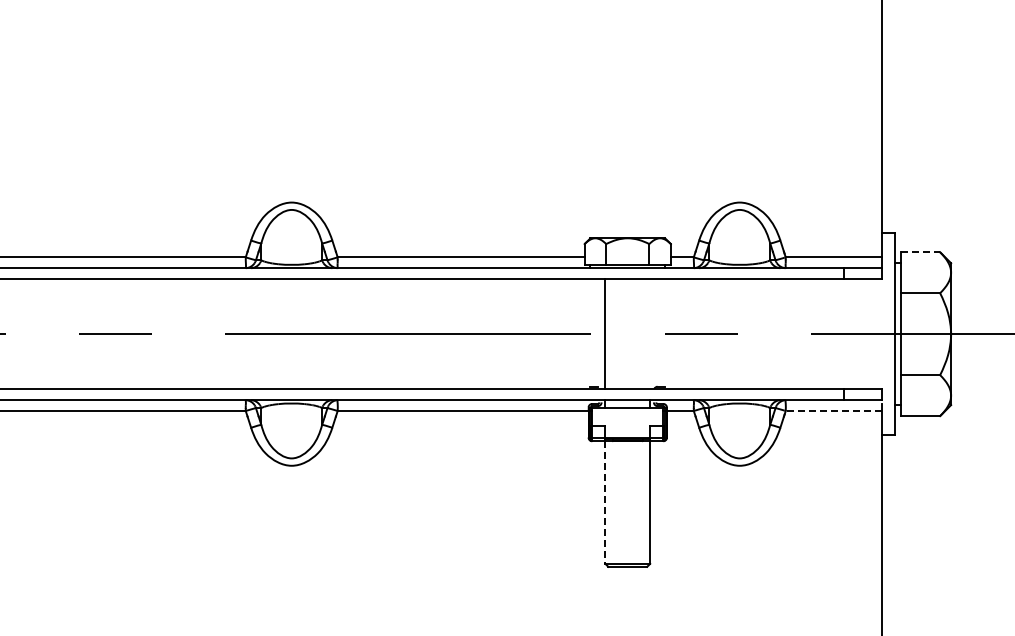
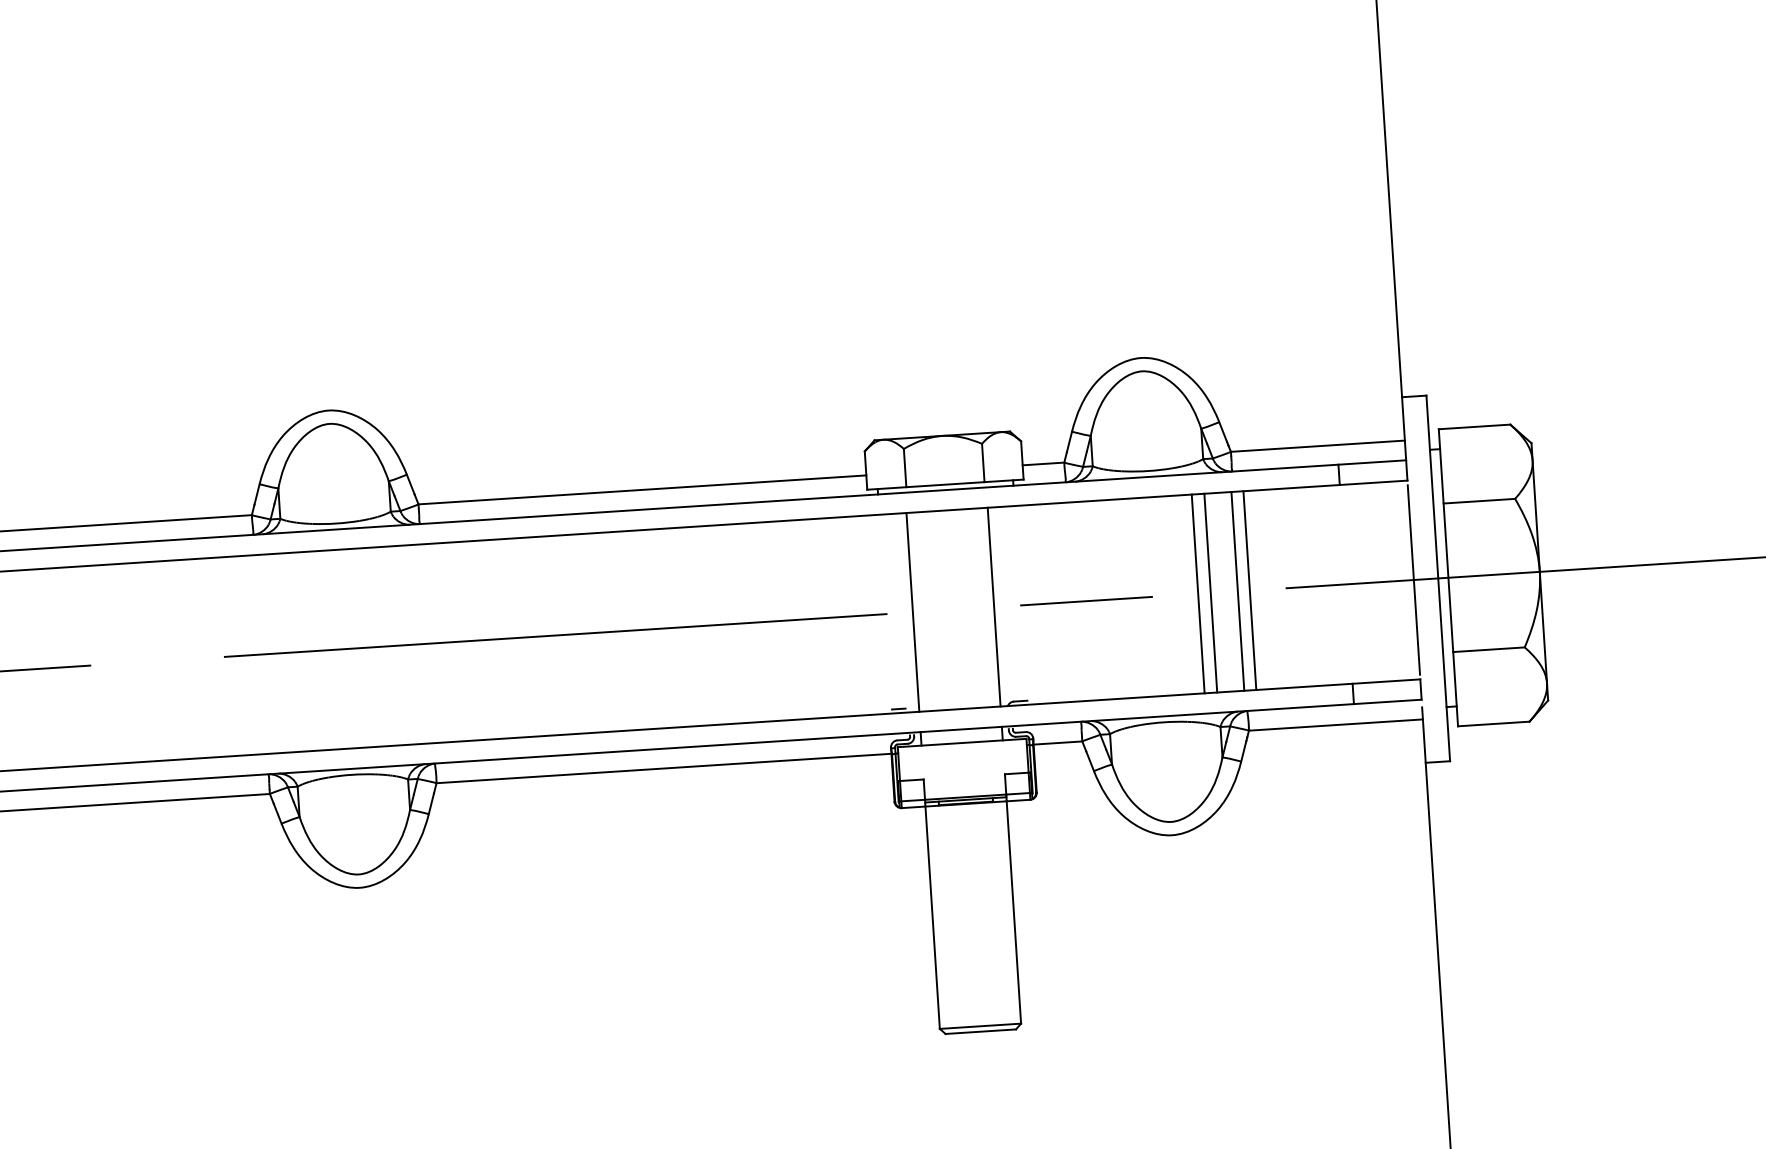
line: (920, 252) -> (1474, 427), dashed -> solid
line: (650, 333) -> (994, 605), added
line: (762, 333) -> (1197, 592), added
line: (769, 333) -> (1210, 591), added
line: (784, 333) -> (1237, 590), added
line: (791, 333) -> (1250, 589), added
line: (881, 333) -> (1413, 578), added
line: (833, 411) -> (1335, 725), dashed -> solid
line: (605, 503) -> (932, 919), dashed -> solid

